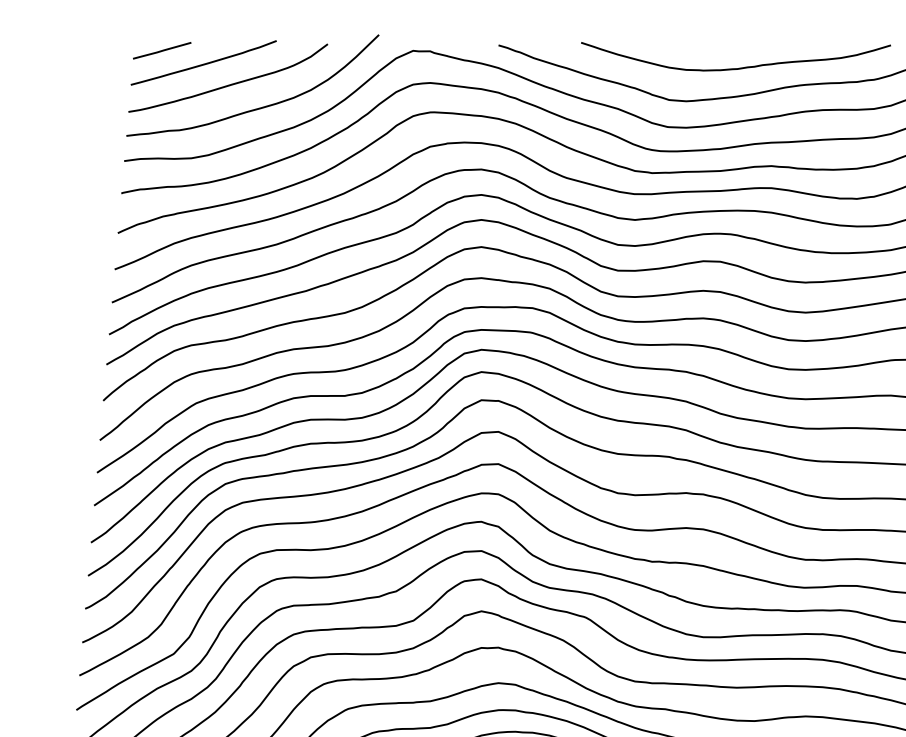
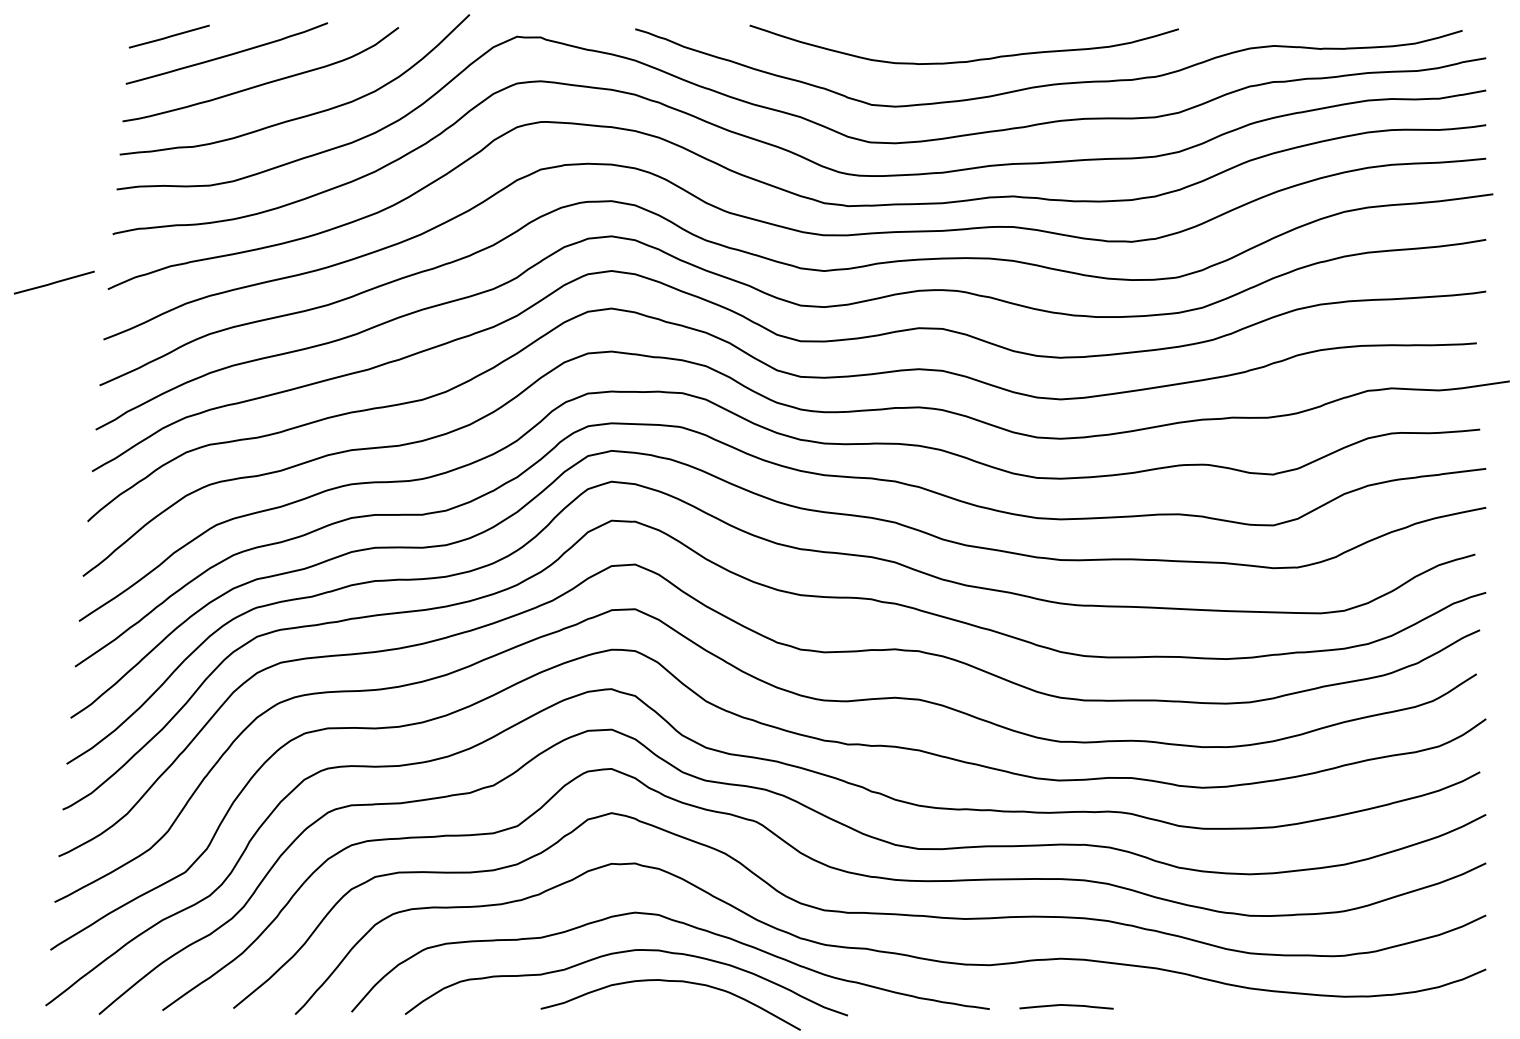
line: (78, 228) -> (53, 282), added

